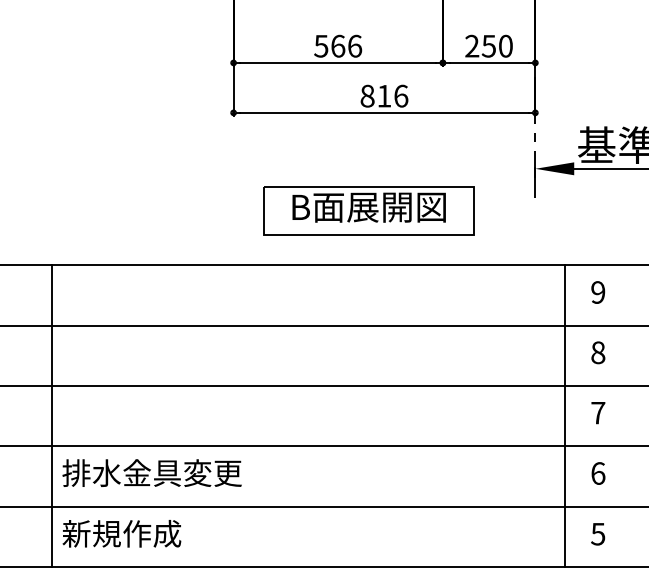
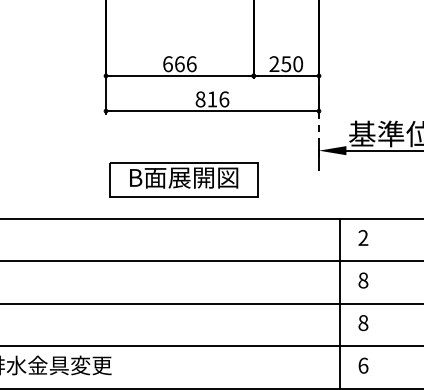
text: (321, 45) -> (168, 63), 566 -> 666
part: (368, 210) -> (183, 180), moved
text: (598, 292) -> (363, 237), 9 -> 2
text: (598, 412) -> (363, 322), 7 -> 8

